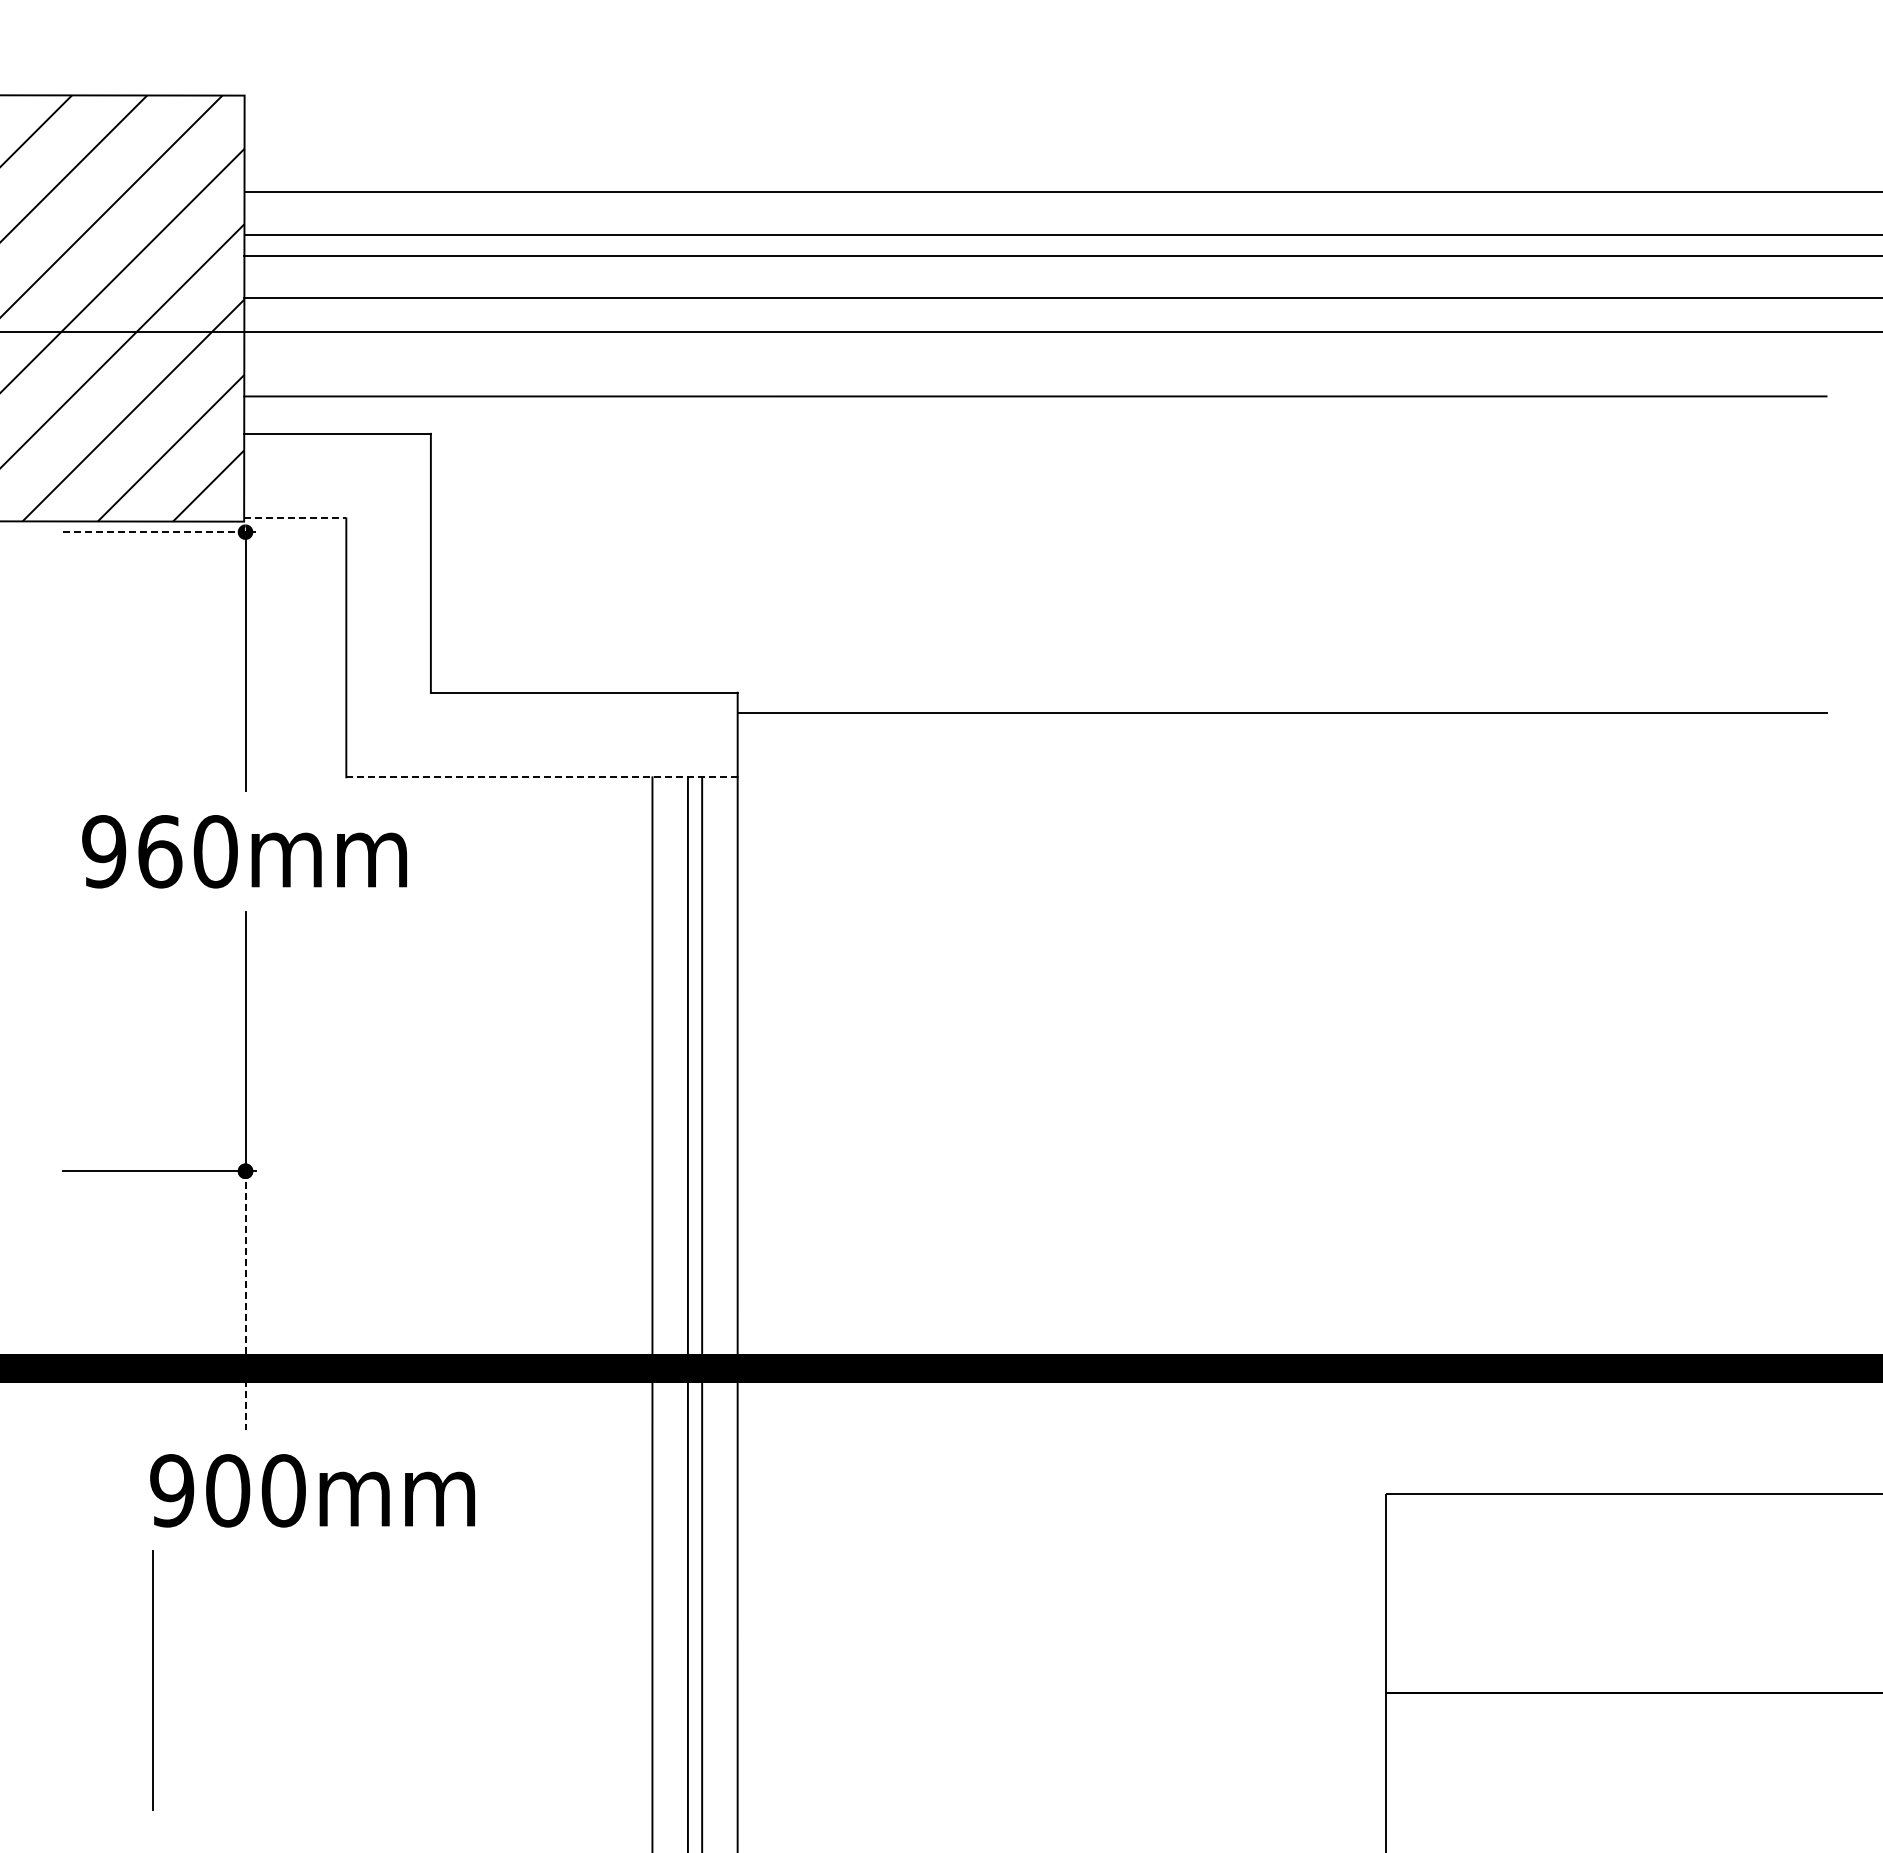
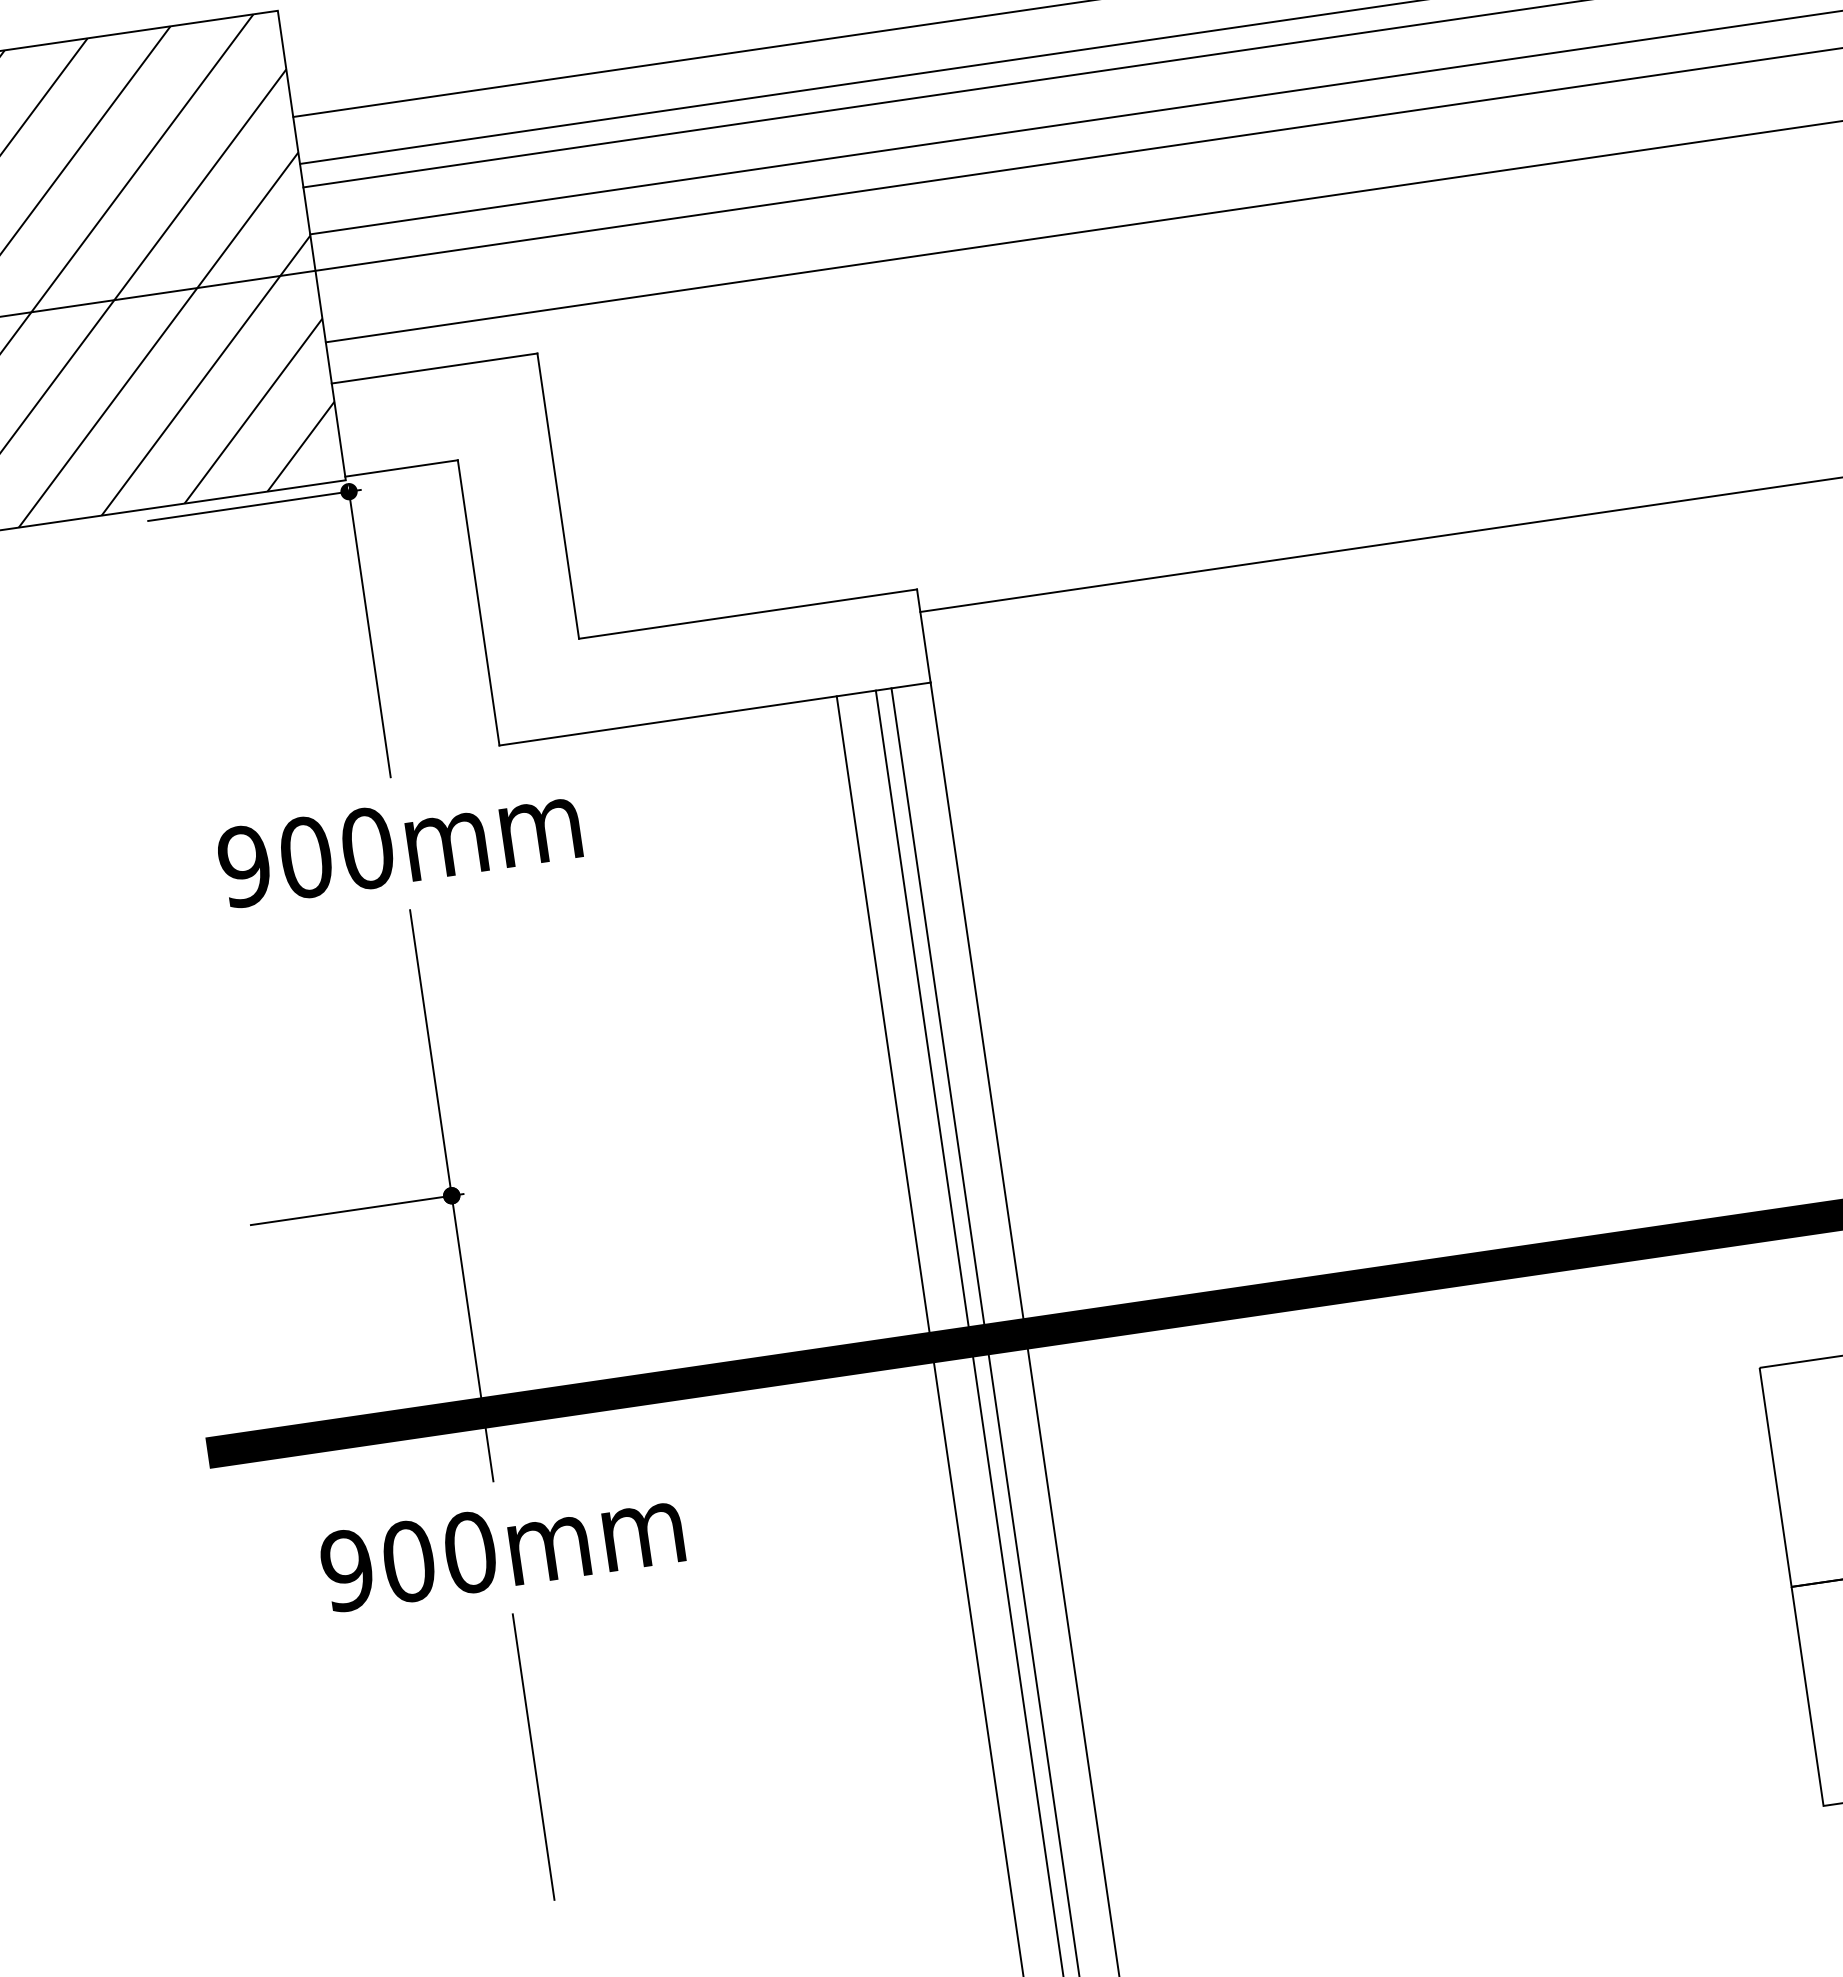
line: (295, 518) -> (401, 468), dashed -> solid
line: (160, 532) -> (255, 505), dashed -> solid
line: (542, 777) -> (715, 714), dashed -> solid
text: (160, 851) -> (306, 857), 960mm -> 900mm
line: (245, 1300) -> (472, 1338), dashed -> solid
text: (312, 1490) -> (501, 1547), moved
line: (152, 1680) -> (533, 1756), moved

